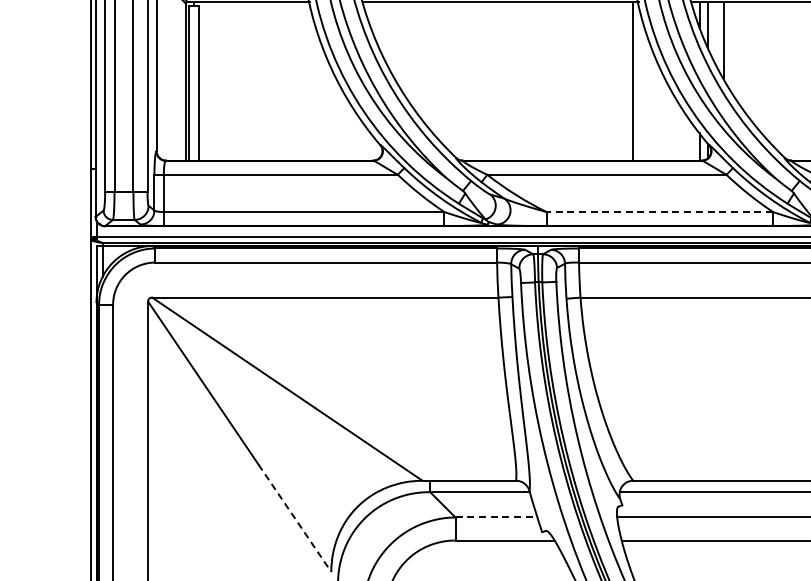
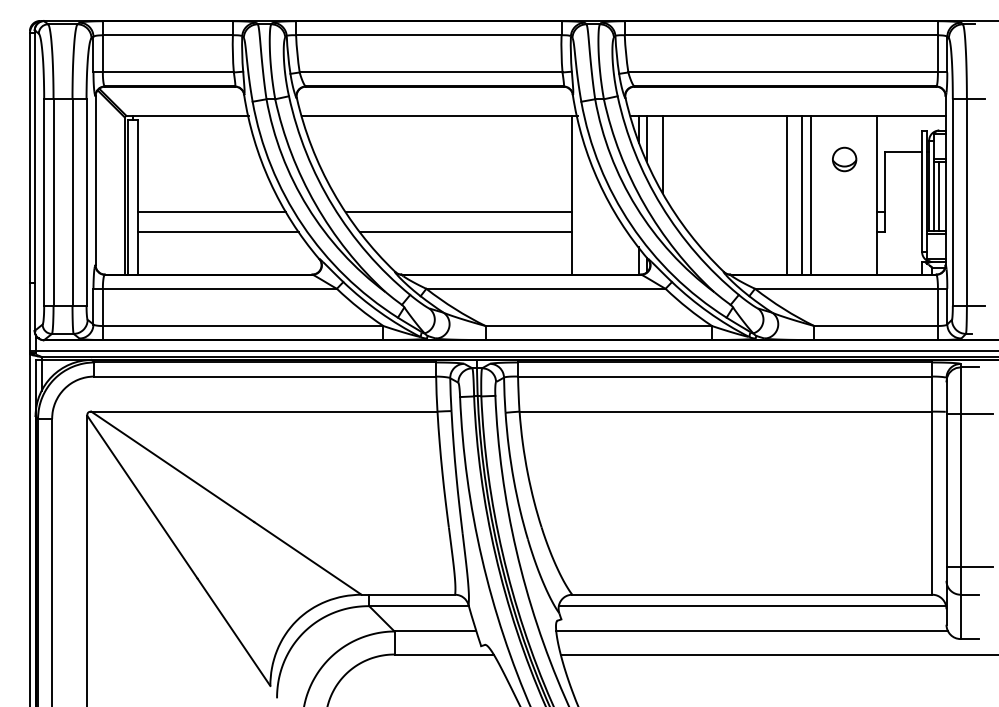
line: (272, 97) -> (211, 211), added
line: (520, 97) -> (459, 211), added
line: (279, 118) -> (218, 232), added
line: (527, 118) -> (466, 232), added
line: (659, 212) -> (598, 326), dashed -> solid
line: (496, 517) -> (435, 631), dashed -> solid
line: (294, 518) -> (233, 632), dashed -> solid

